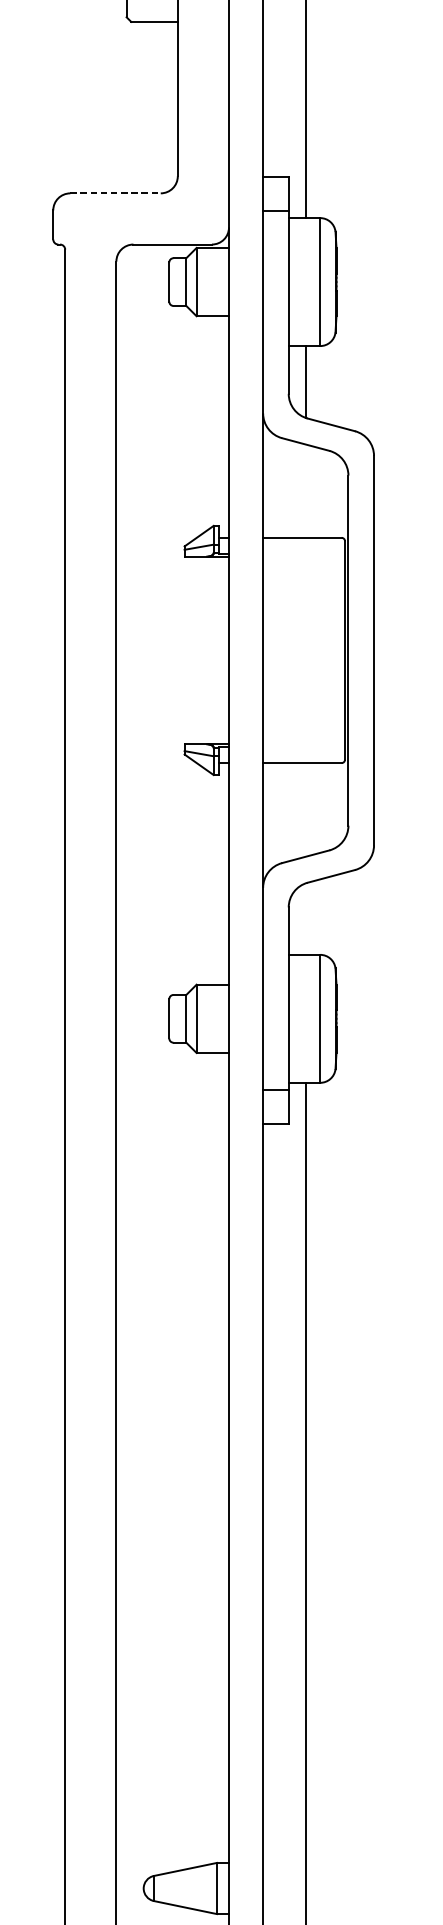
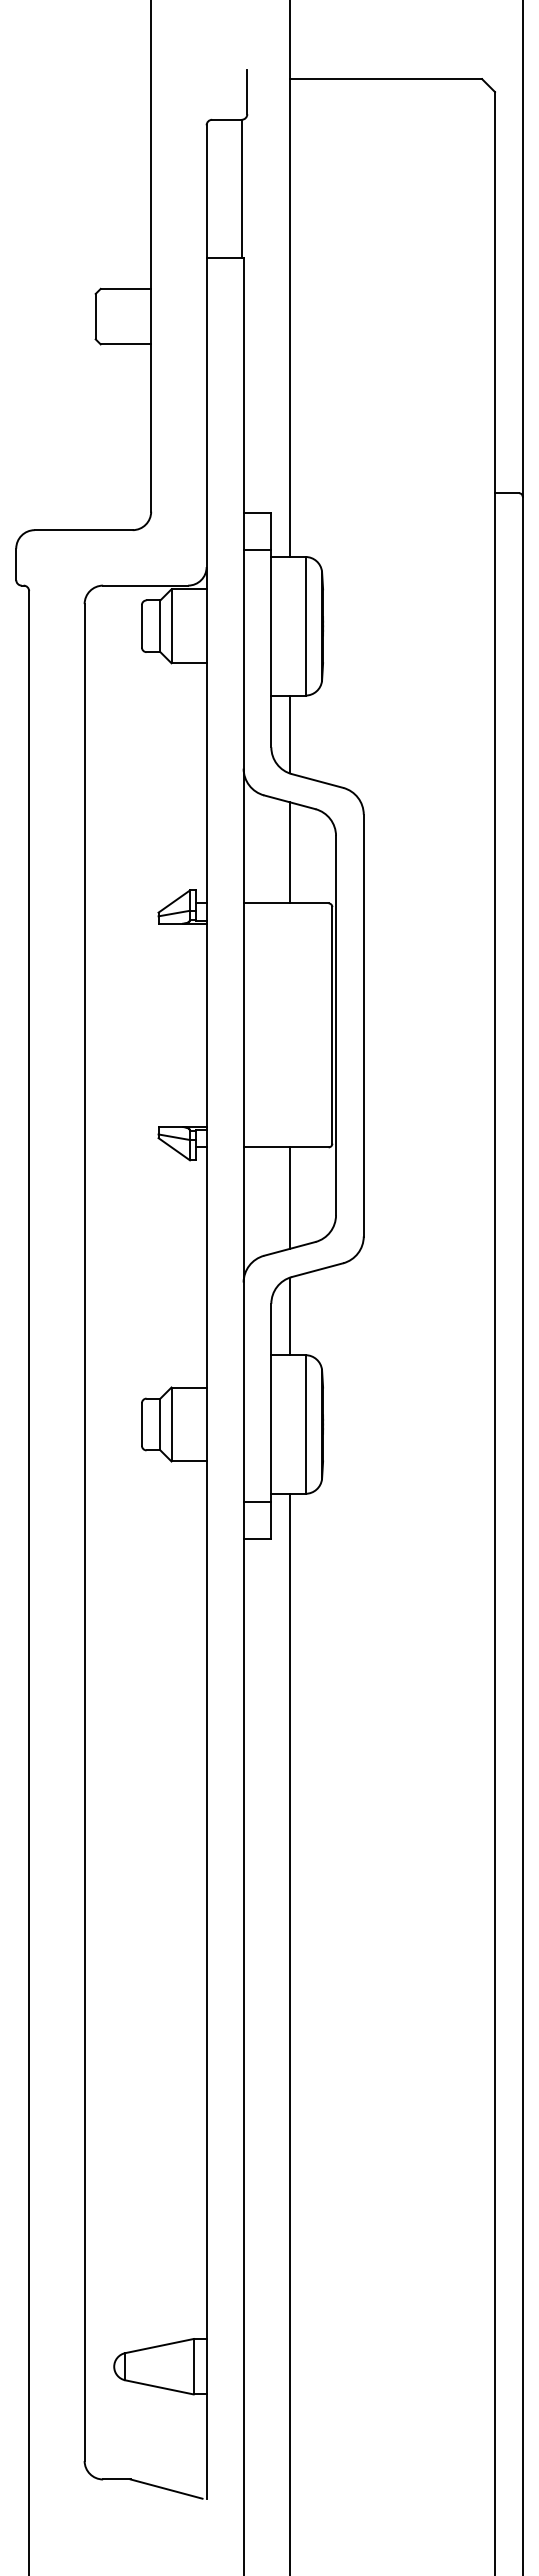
line: (115, 193) -> (83, 530), dashed -> solid
line: (305, 490) -> (289, 852), added
line: (305, 809) -> (289, 1197), added
line: (305, 919) -> (289, 1316), added

